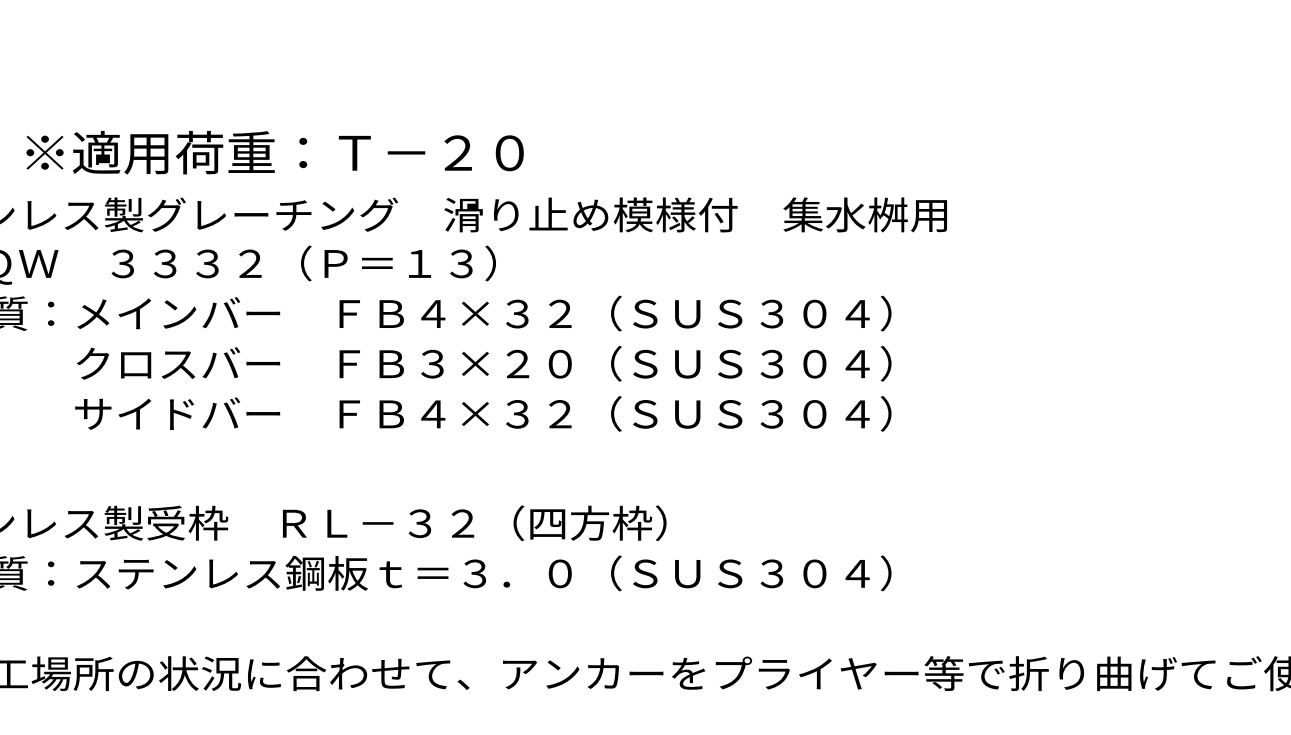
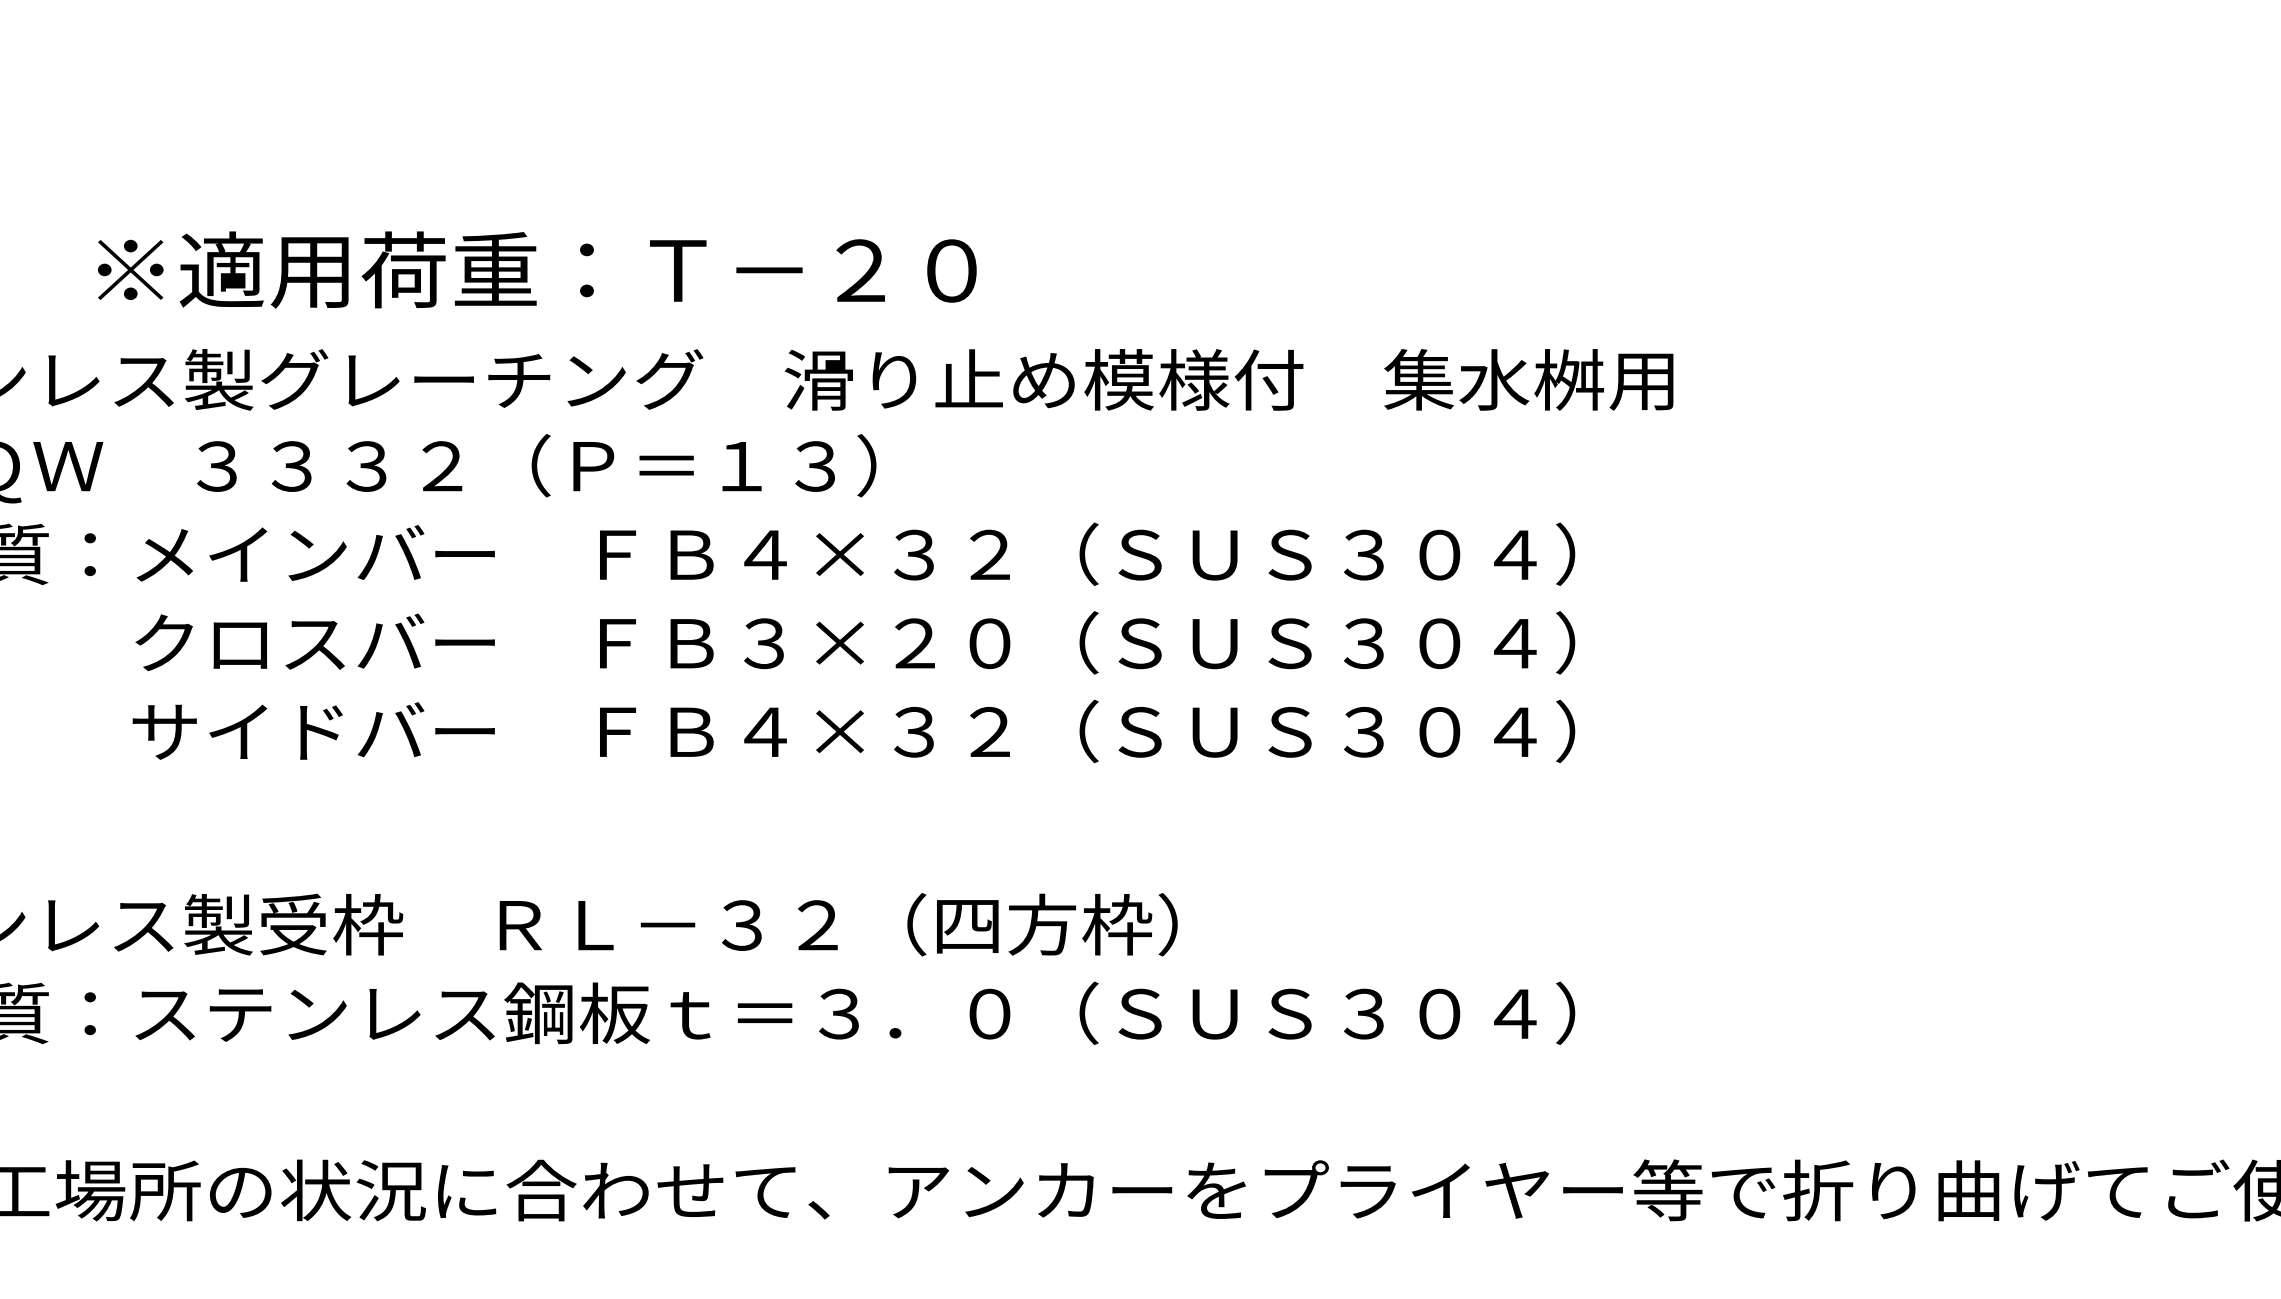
text: (274, 152) -> (536, 269), moved

